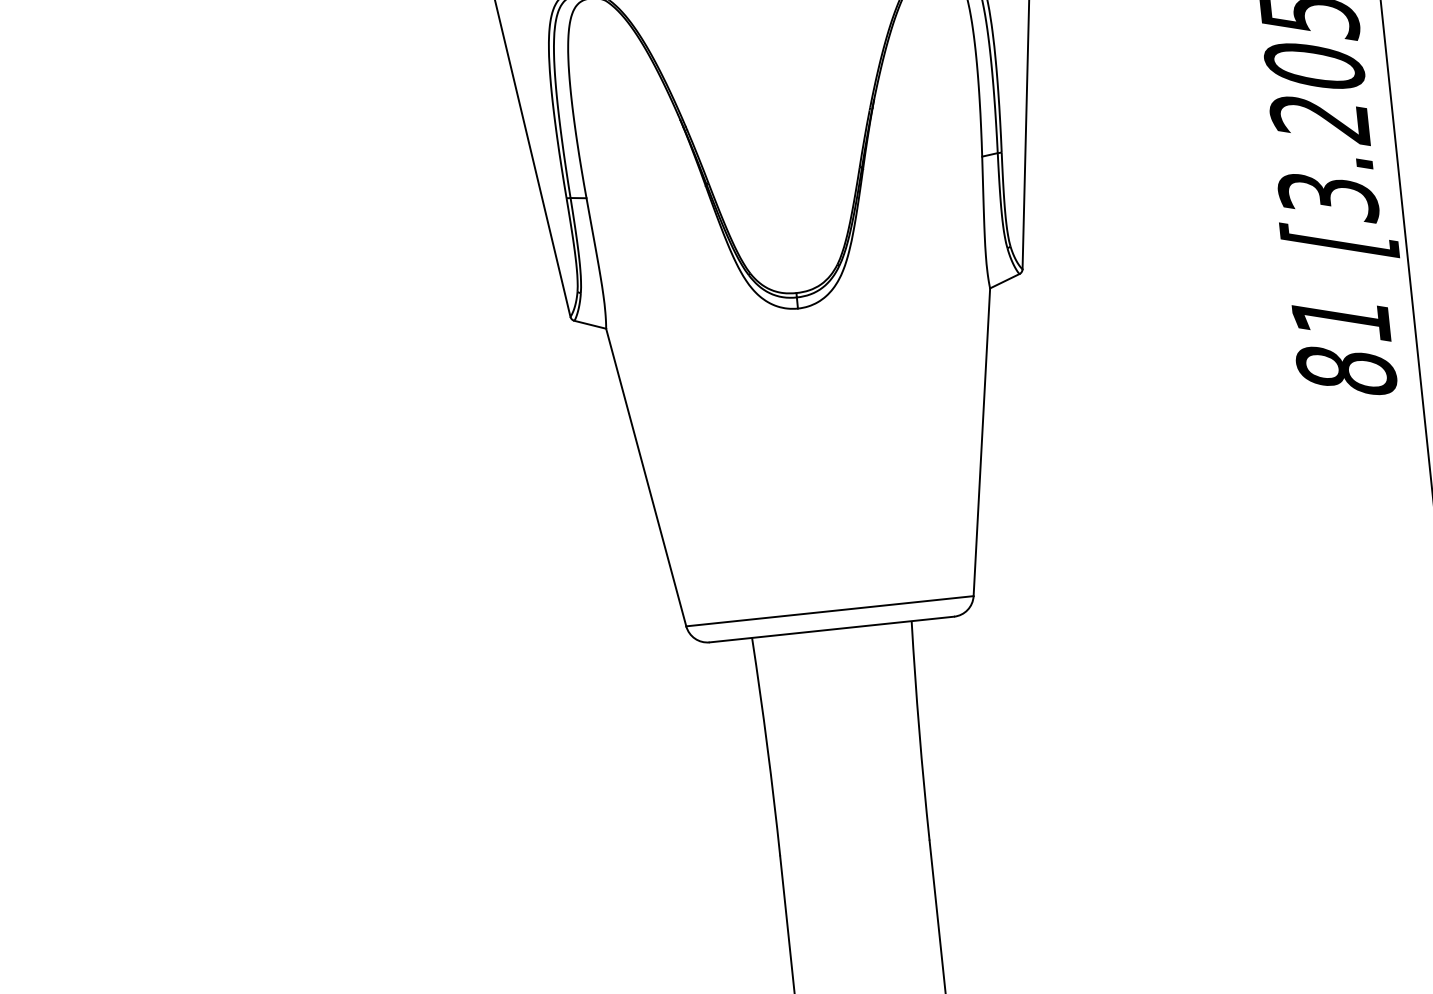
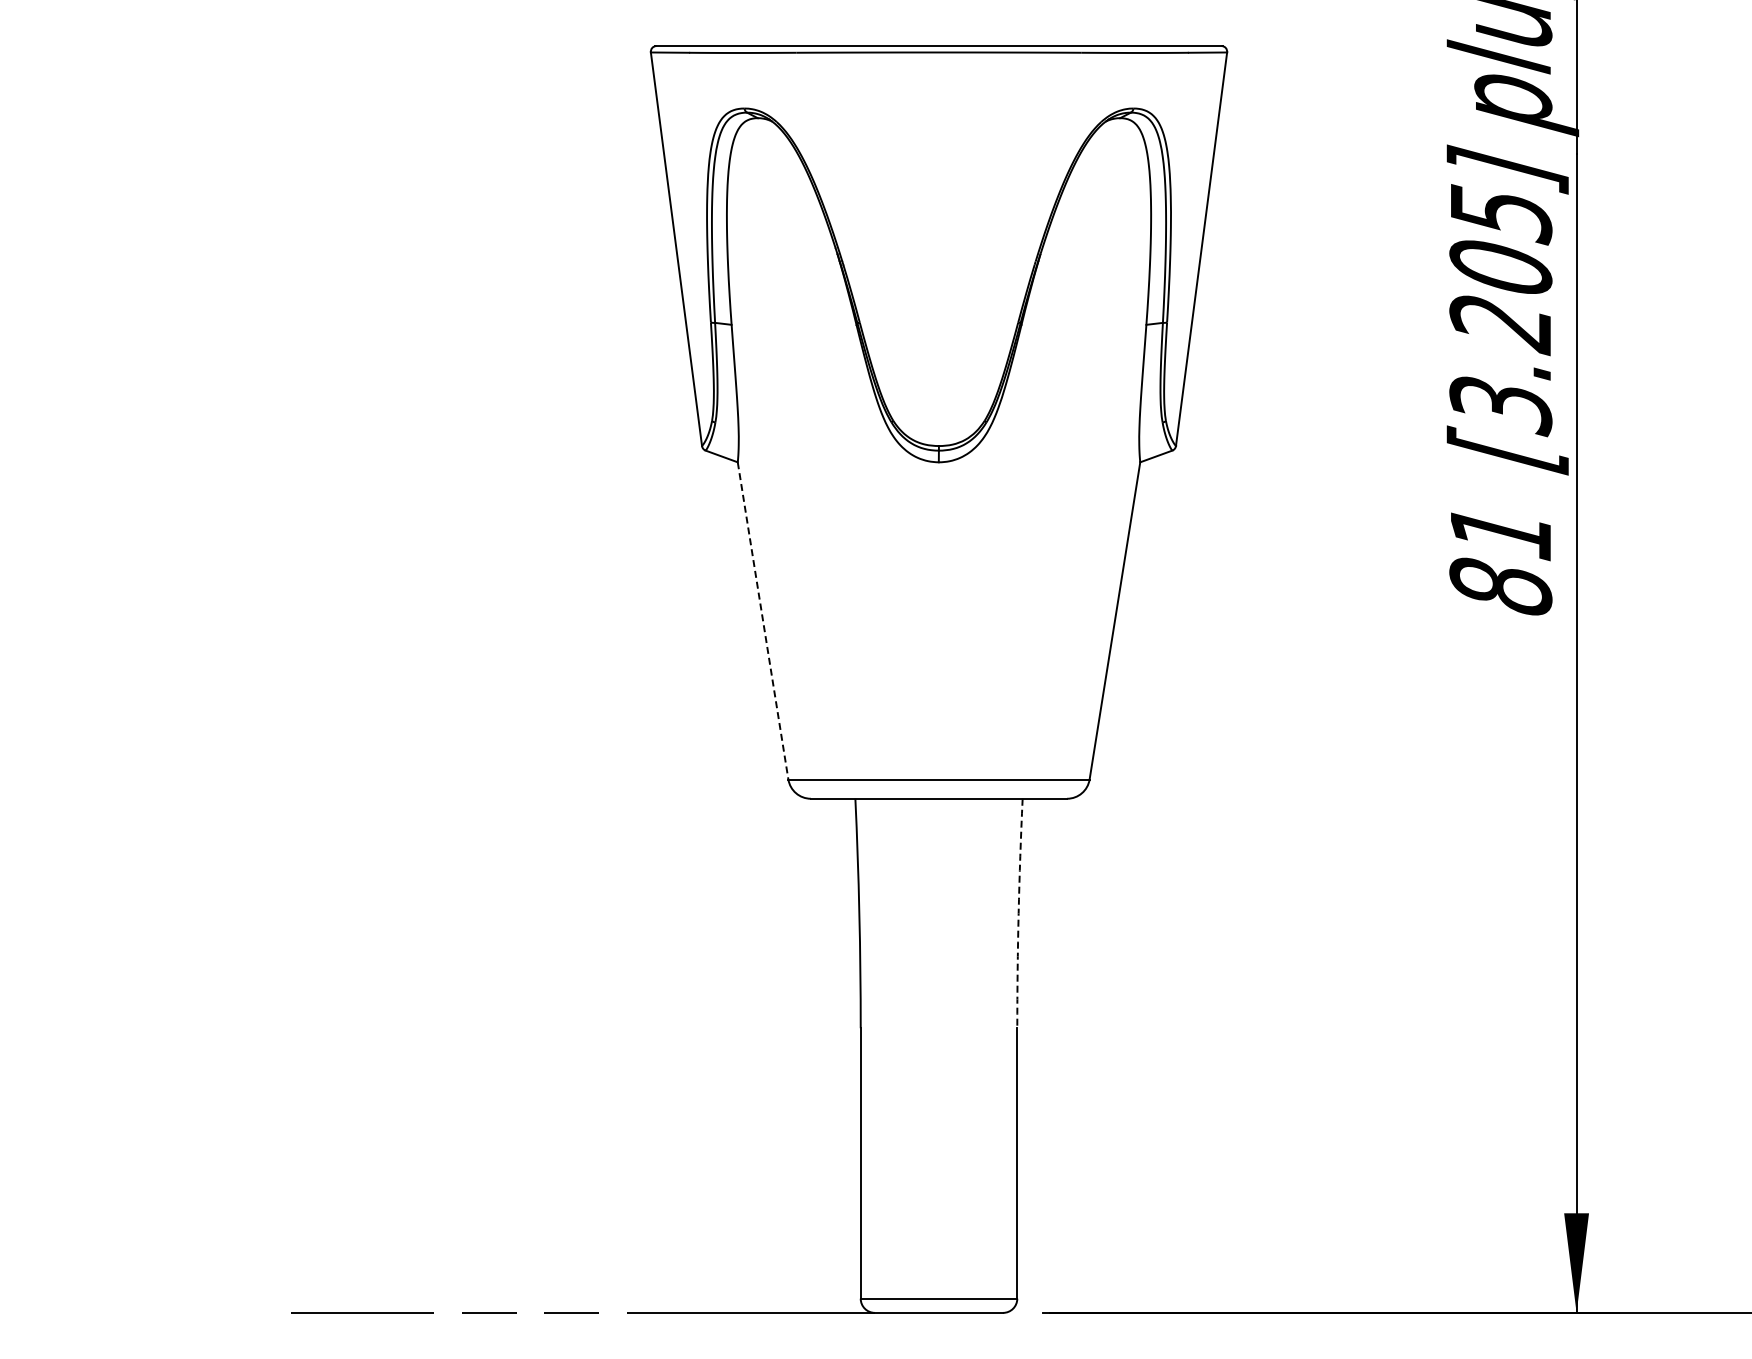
line: (646, 477) -> (763, 620), solid -> dashed
arc: (919, 731) -> (1018, 913), solid -> dashed

